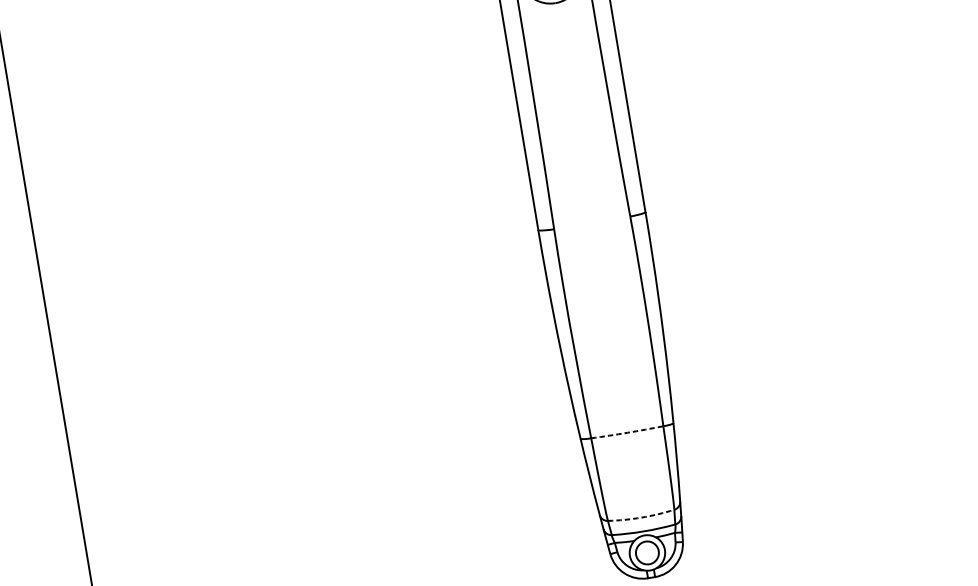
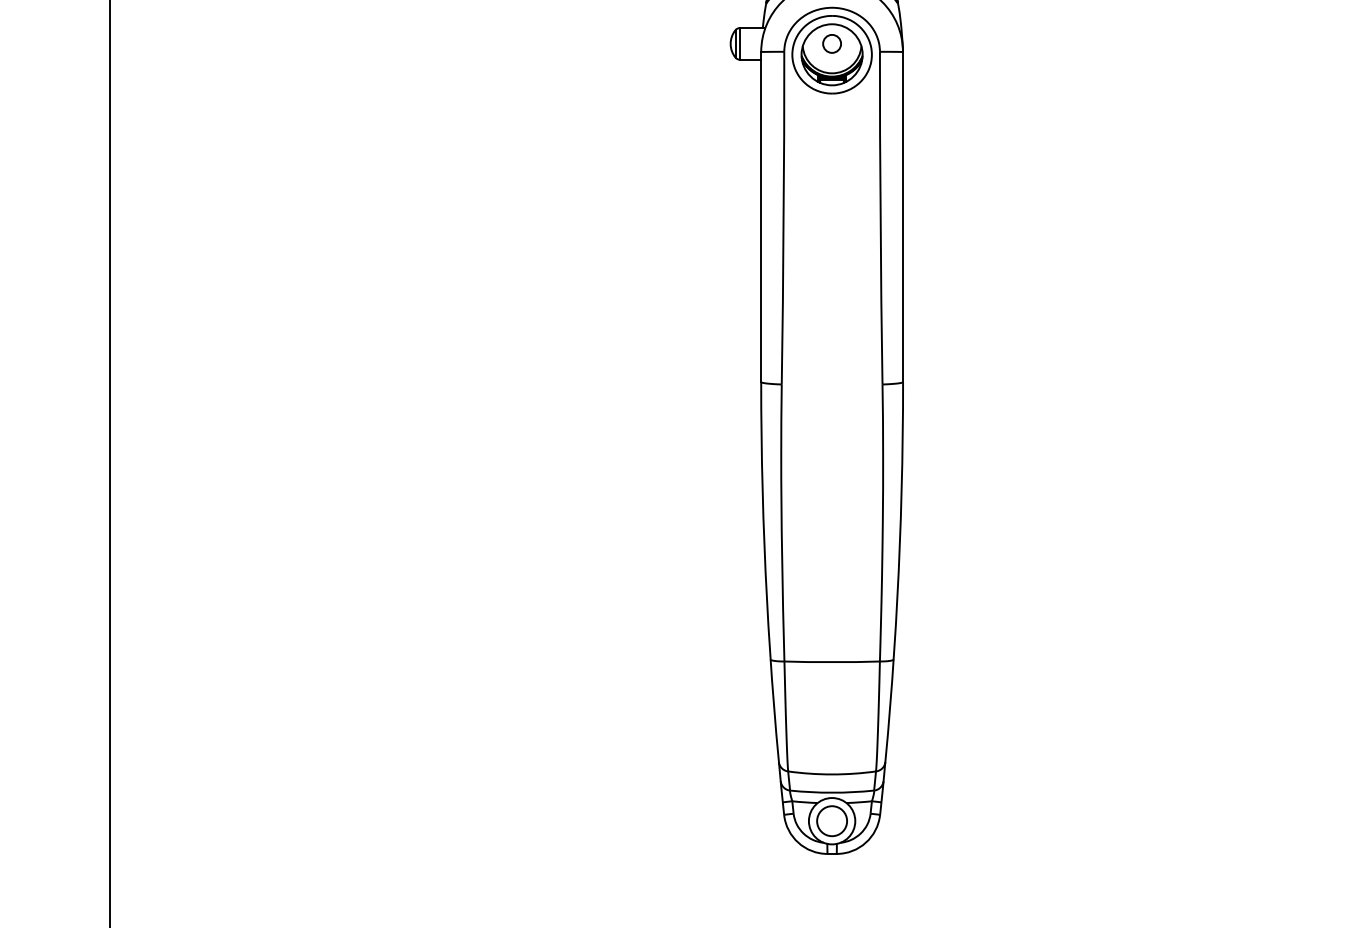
arc: (627, 432) -> (832, 662), dashed -> solid
arc: (641, 517) -> (832, 774), dashed -> solid

